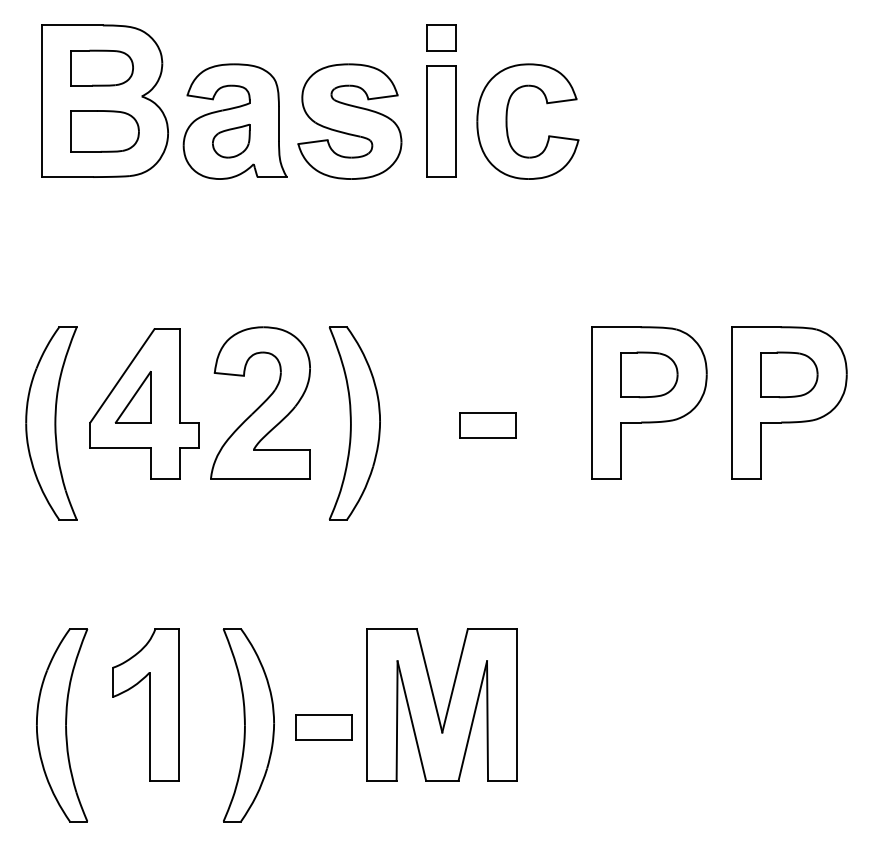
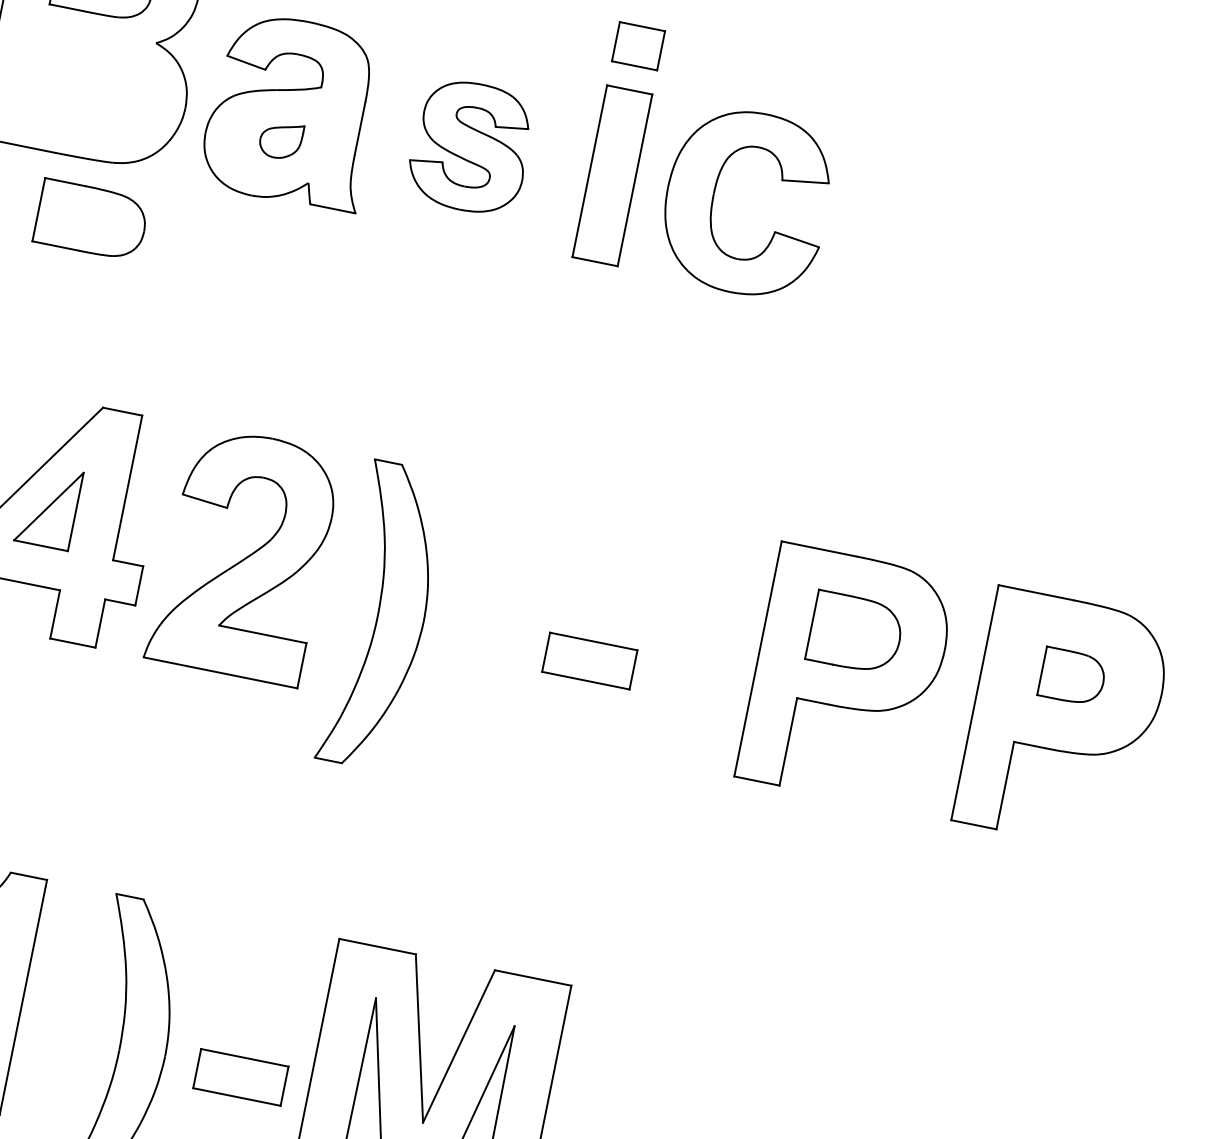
part: (349, 121) -> (470, 146), size x0.7
part: (104, 131) -> (90, 220), moved
part: (231, 140) -> (281, 139), size x0.7
part: (789, 374) -> (1072, 676), size x0.7

